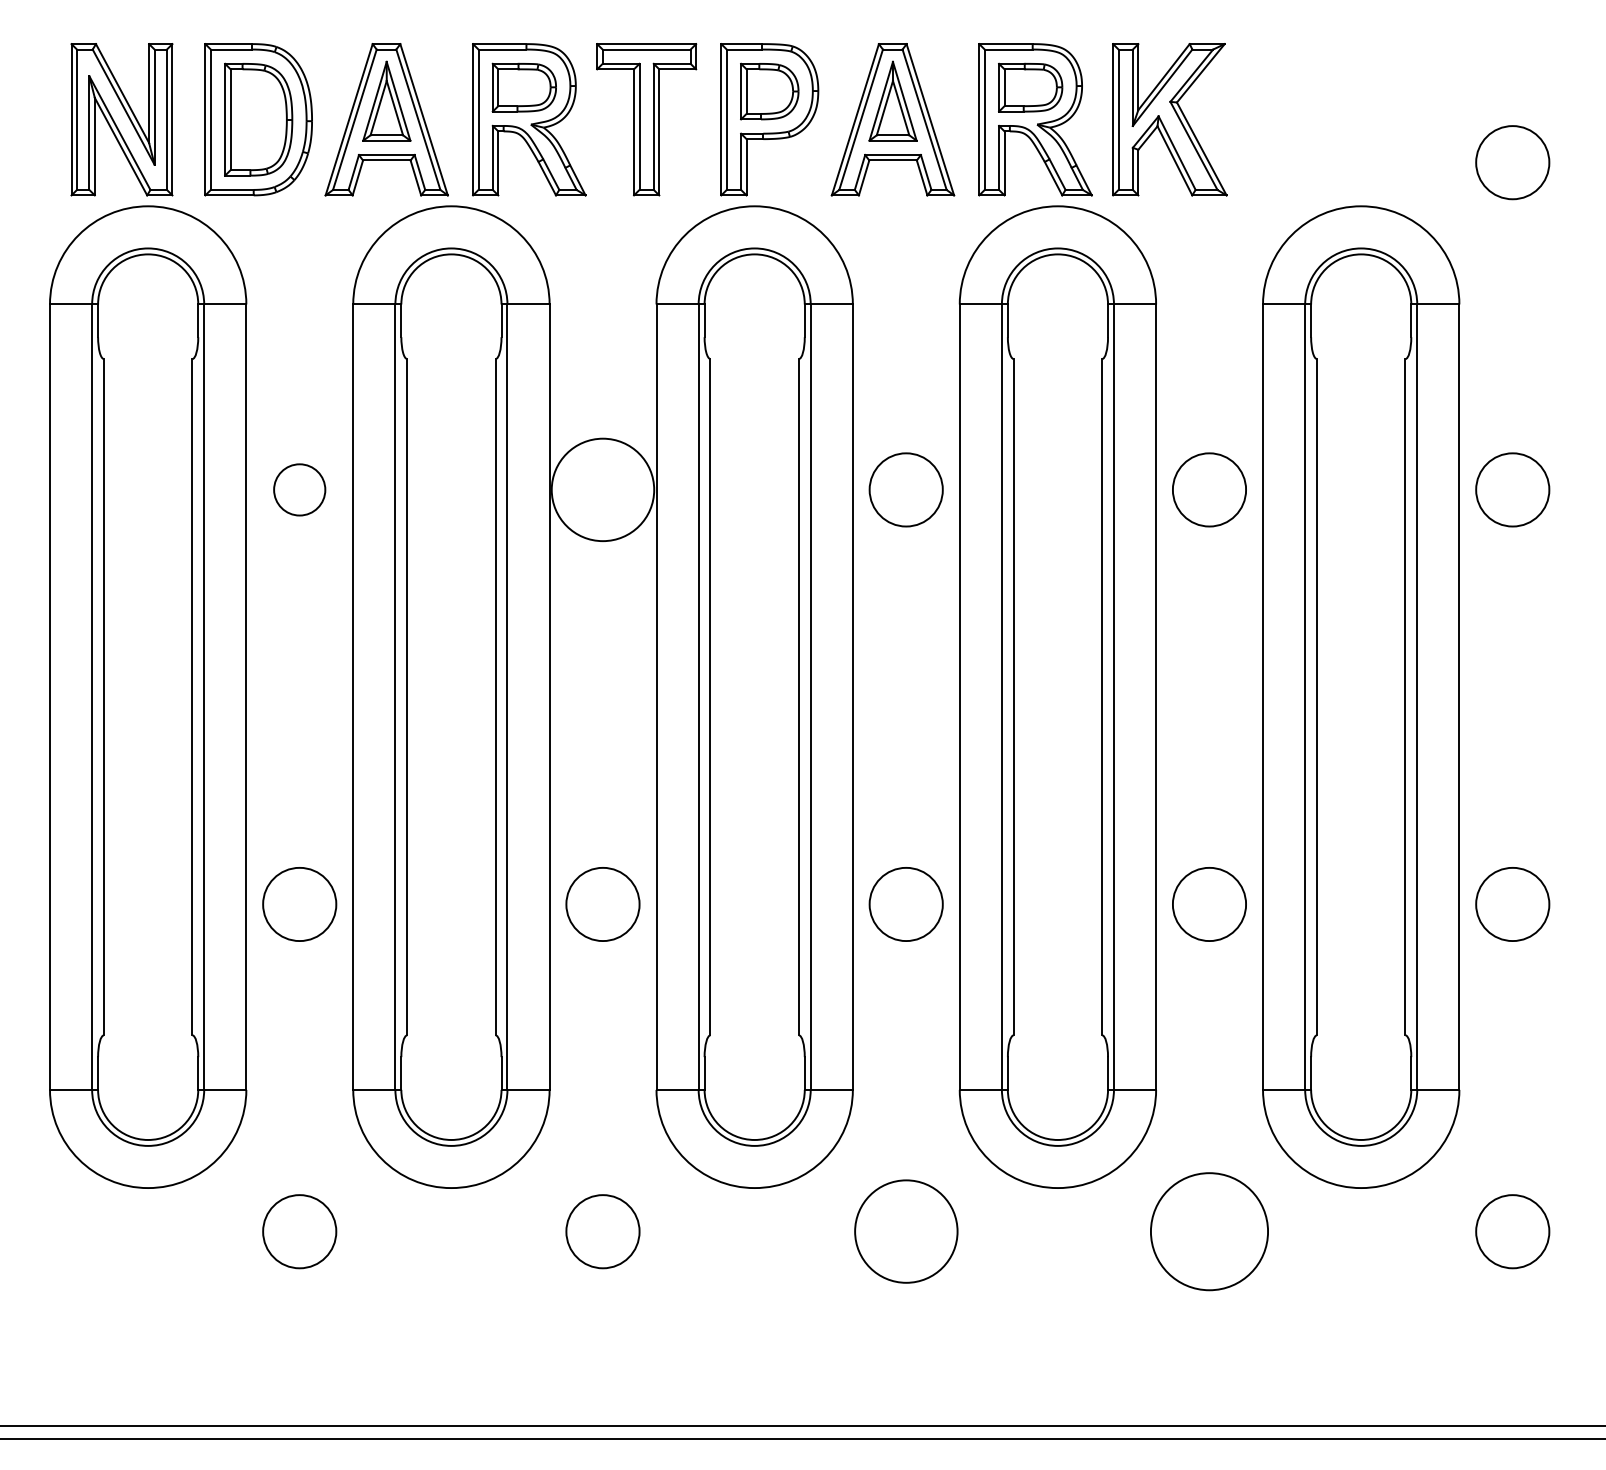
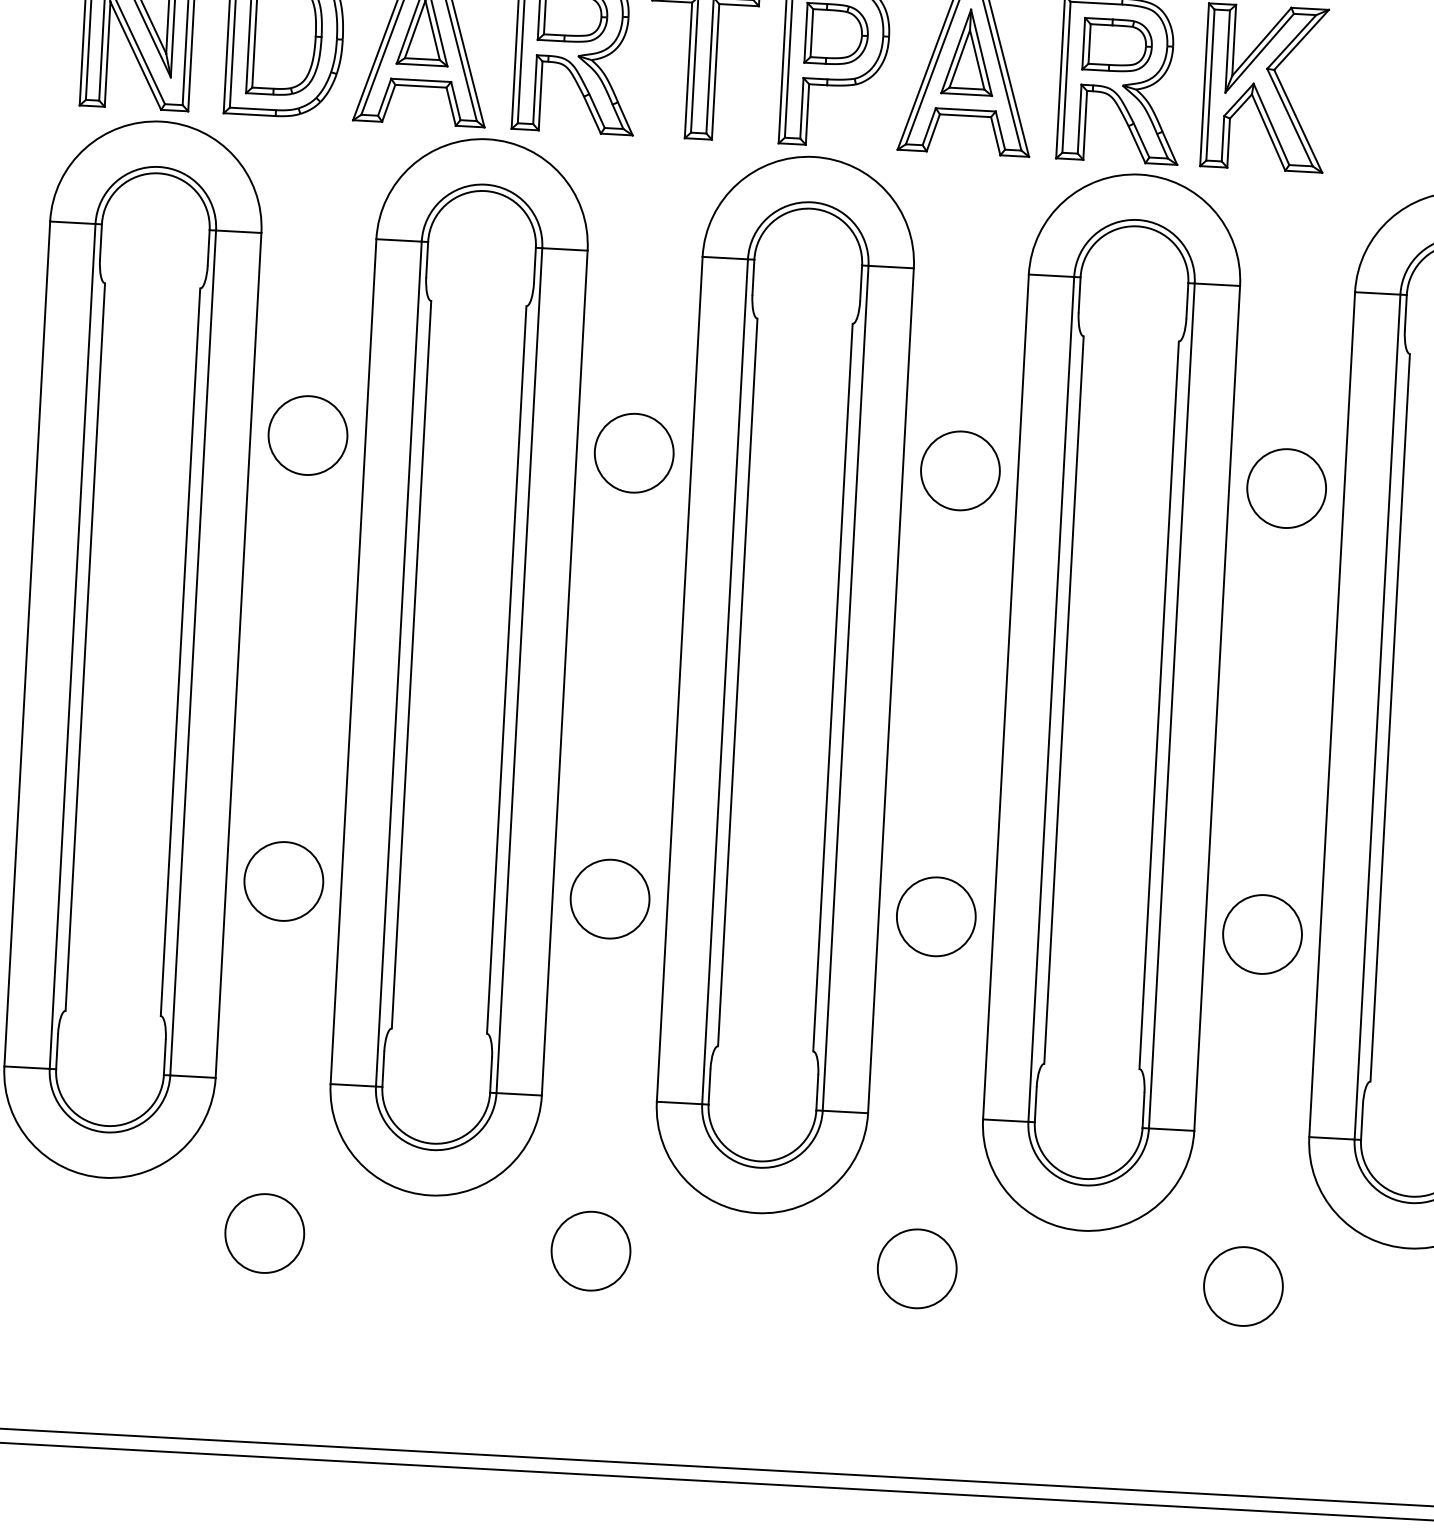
circle: (299, 489) -> (307, 435), size x1.43
circle: (602, 489) -> (633, 452), size x0.71
circle: (905, 1231) -> (916, 1268), size x0.71
circle: (1209, 1231) -> (1243, 1286), size x0.62

